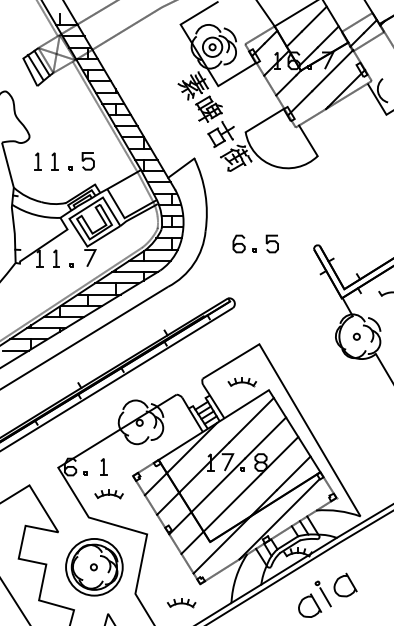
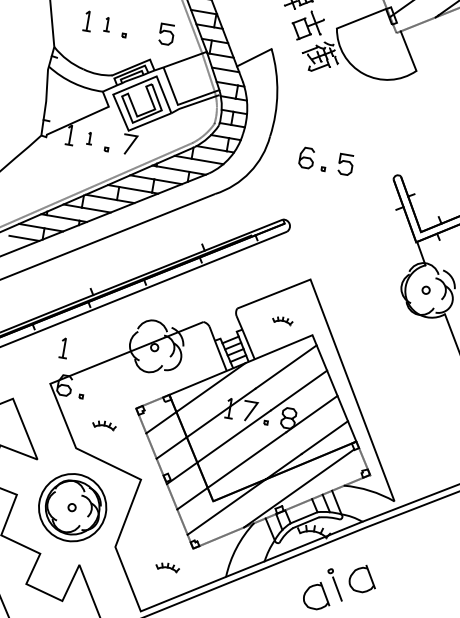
curve: (87, 159) -> (166, 32), moved
part: (54, 161) -> (107, 24), size x0.7
part: (56, 258) -> (90, 138), size x0.6
part: (241, 382) -> (281, 320), size x0.6
part: (103, 466) -> (64, 347), moved
part: (108, 494) -> (103, 425), size x0.7
part: (181, 603) -> (167, 567), size x0.7

